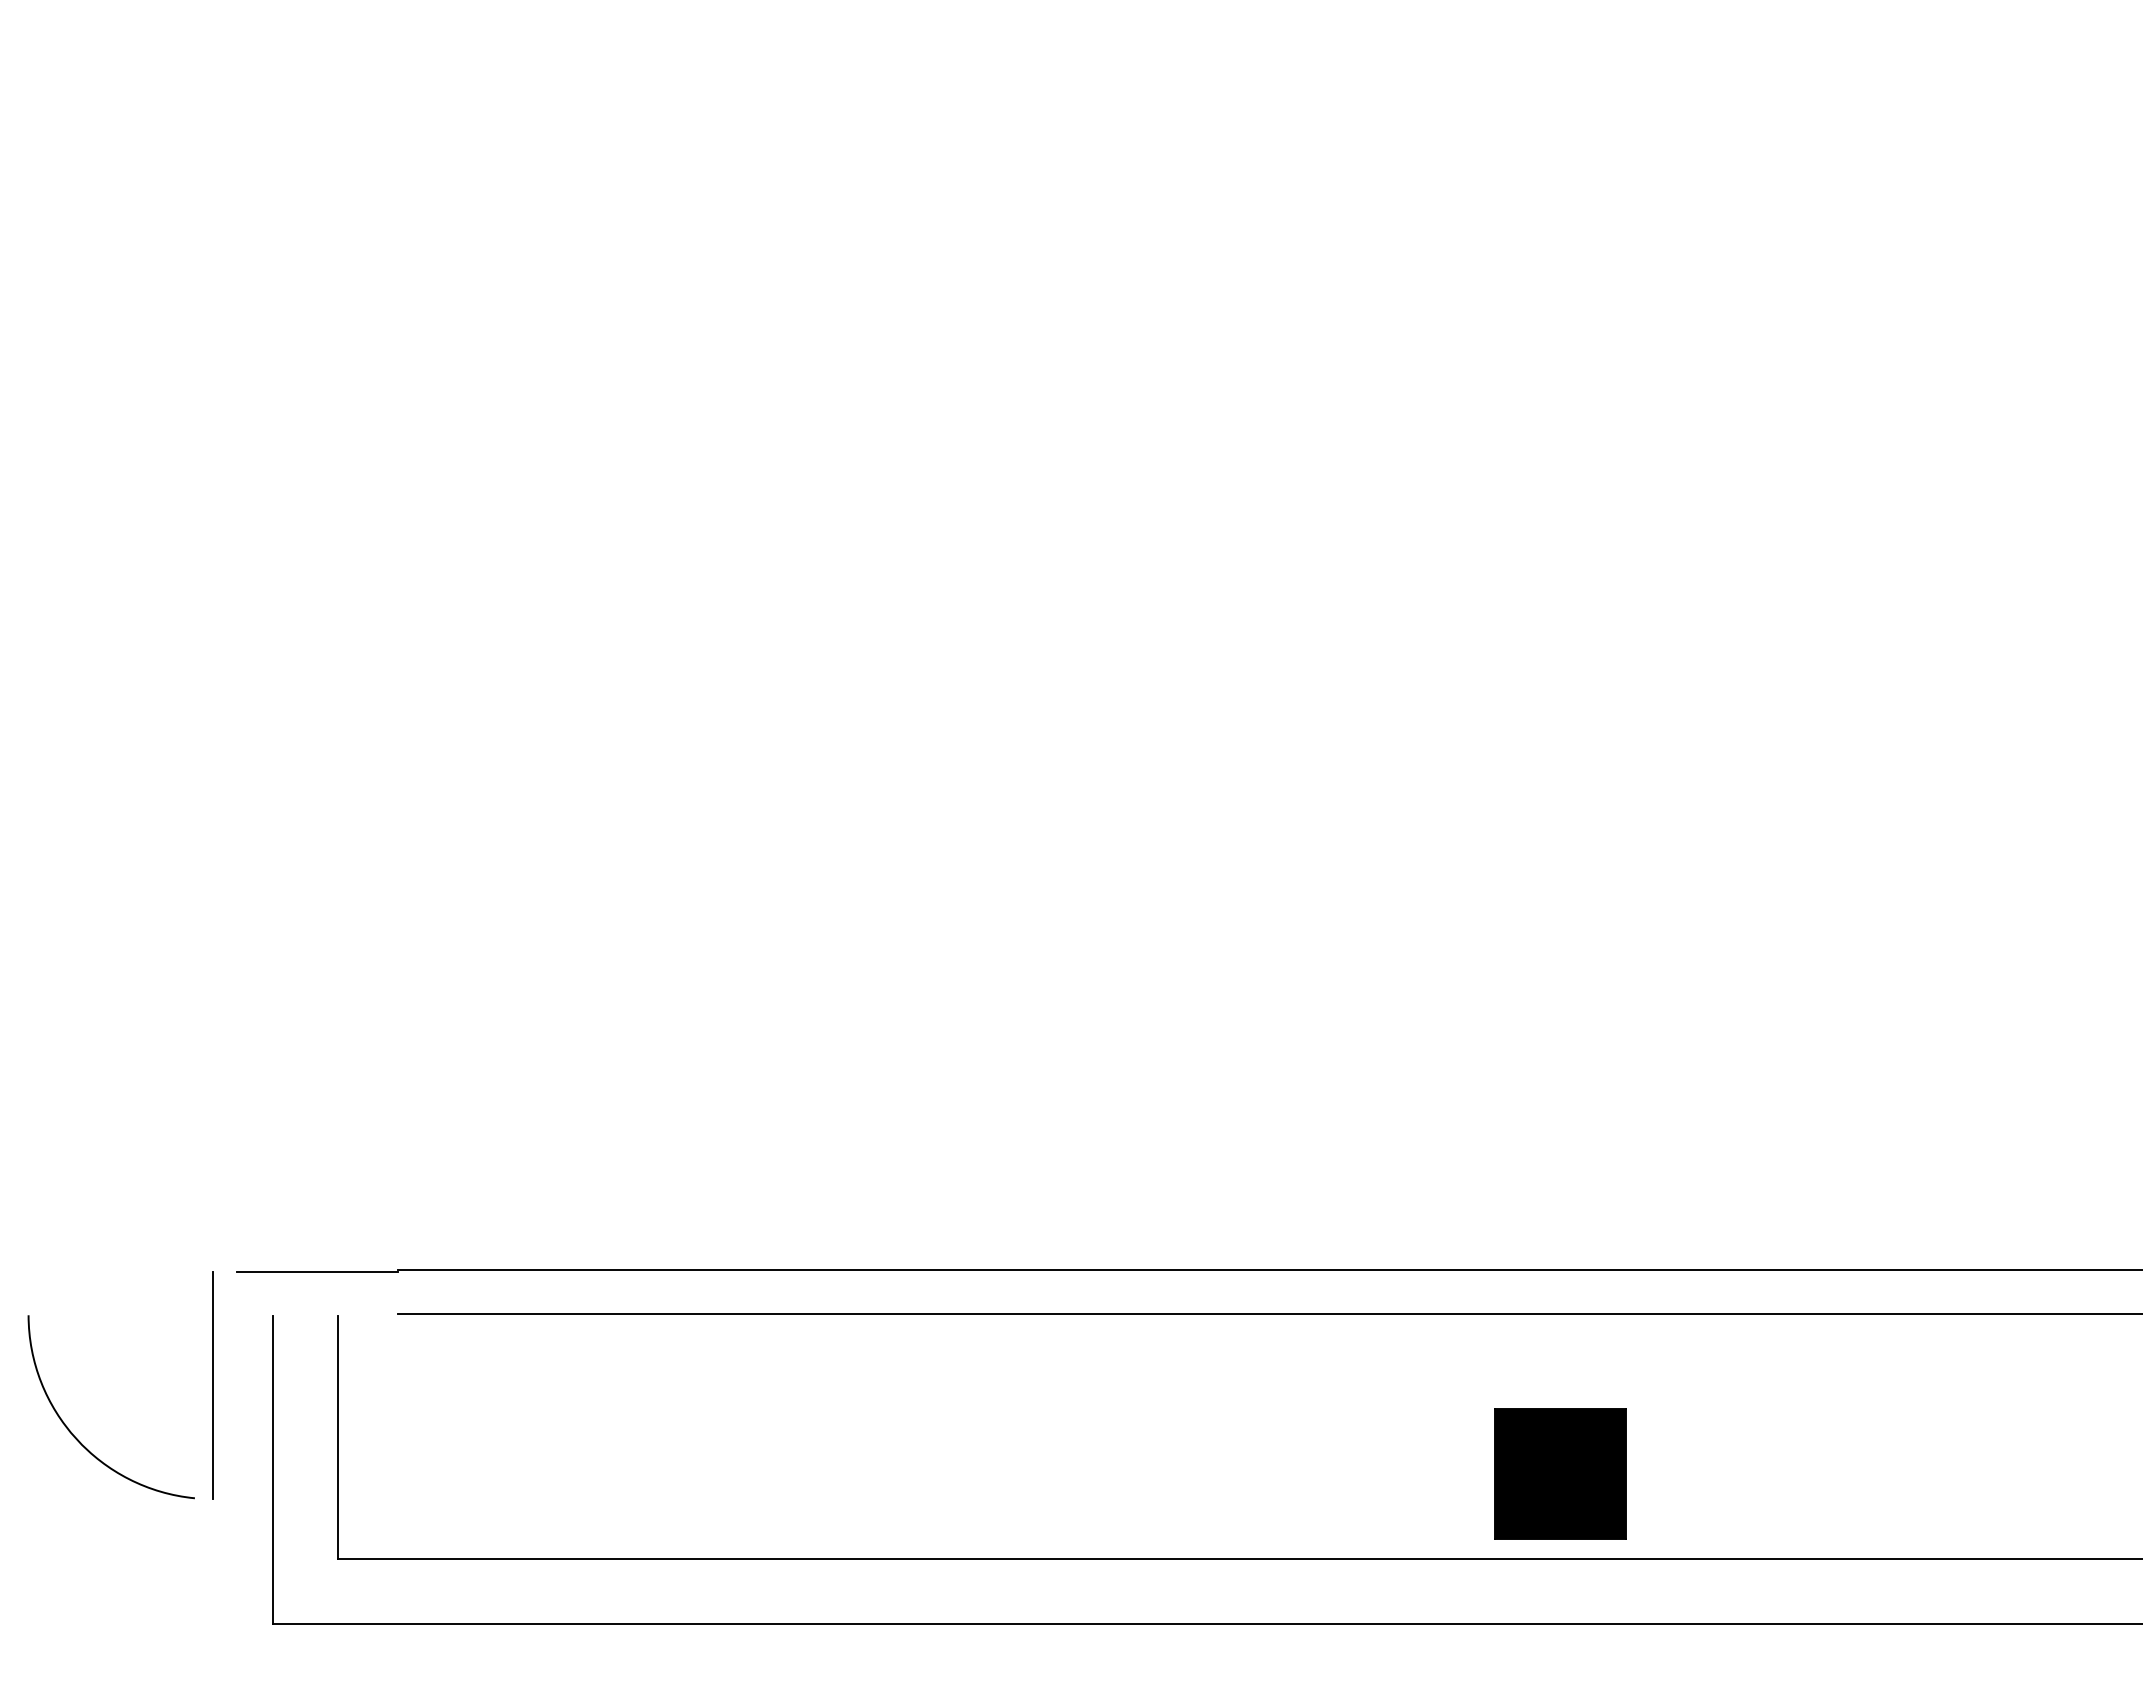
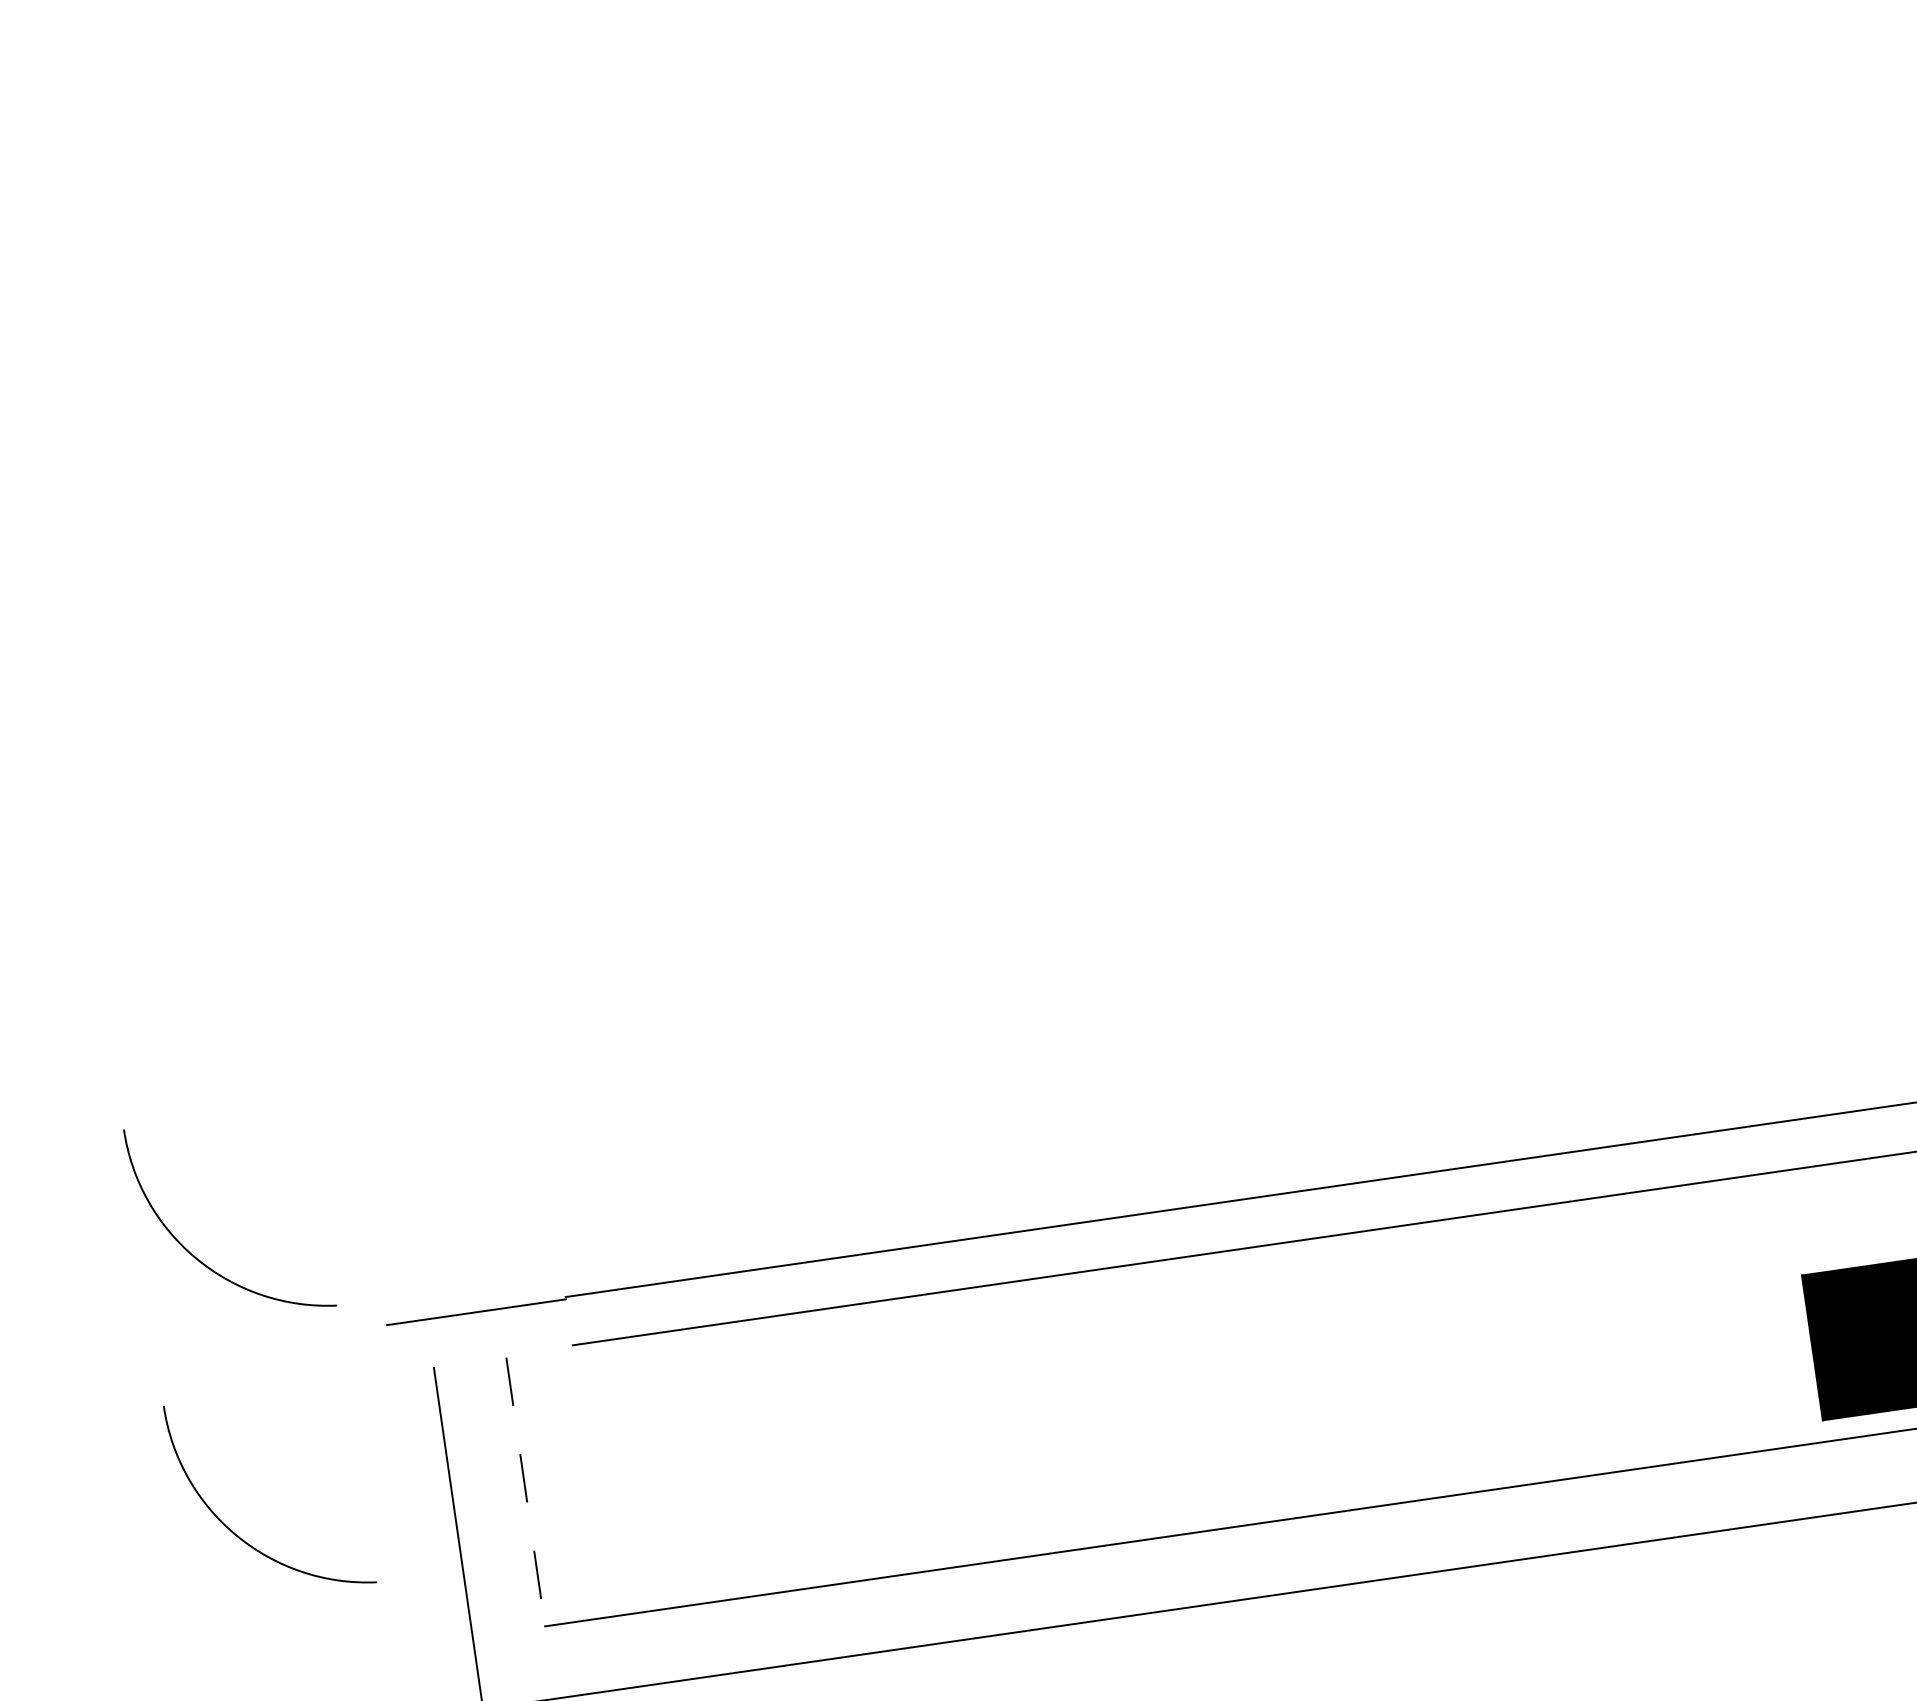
arc: (78, 1189) -> (199, 1259), added
line: (213, 1384) -> (379, 1453), removed
line: (337, 1437) -> (525, 1492), solid -> dashed

